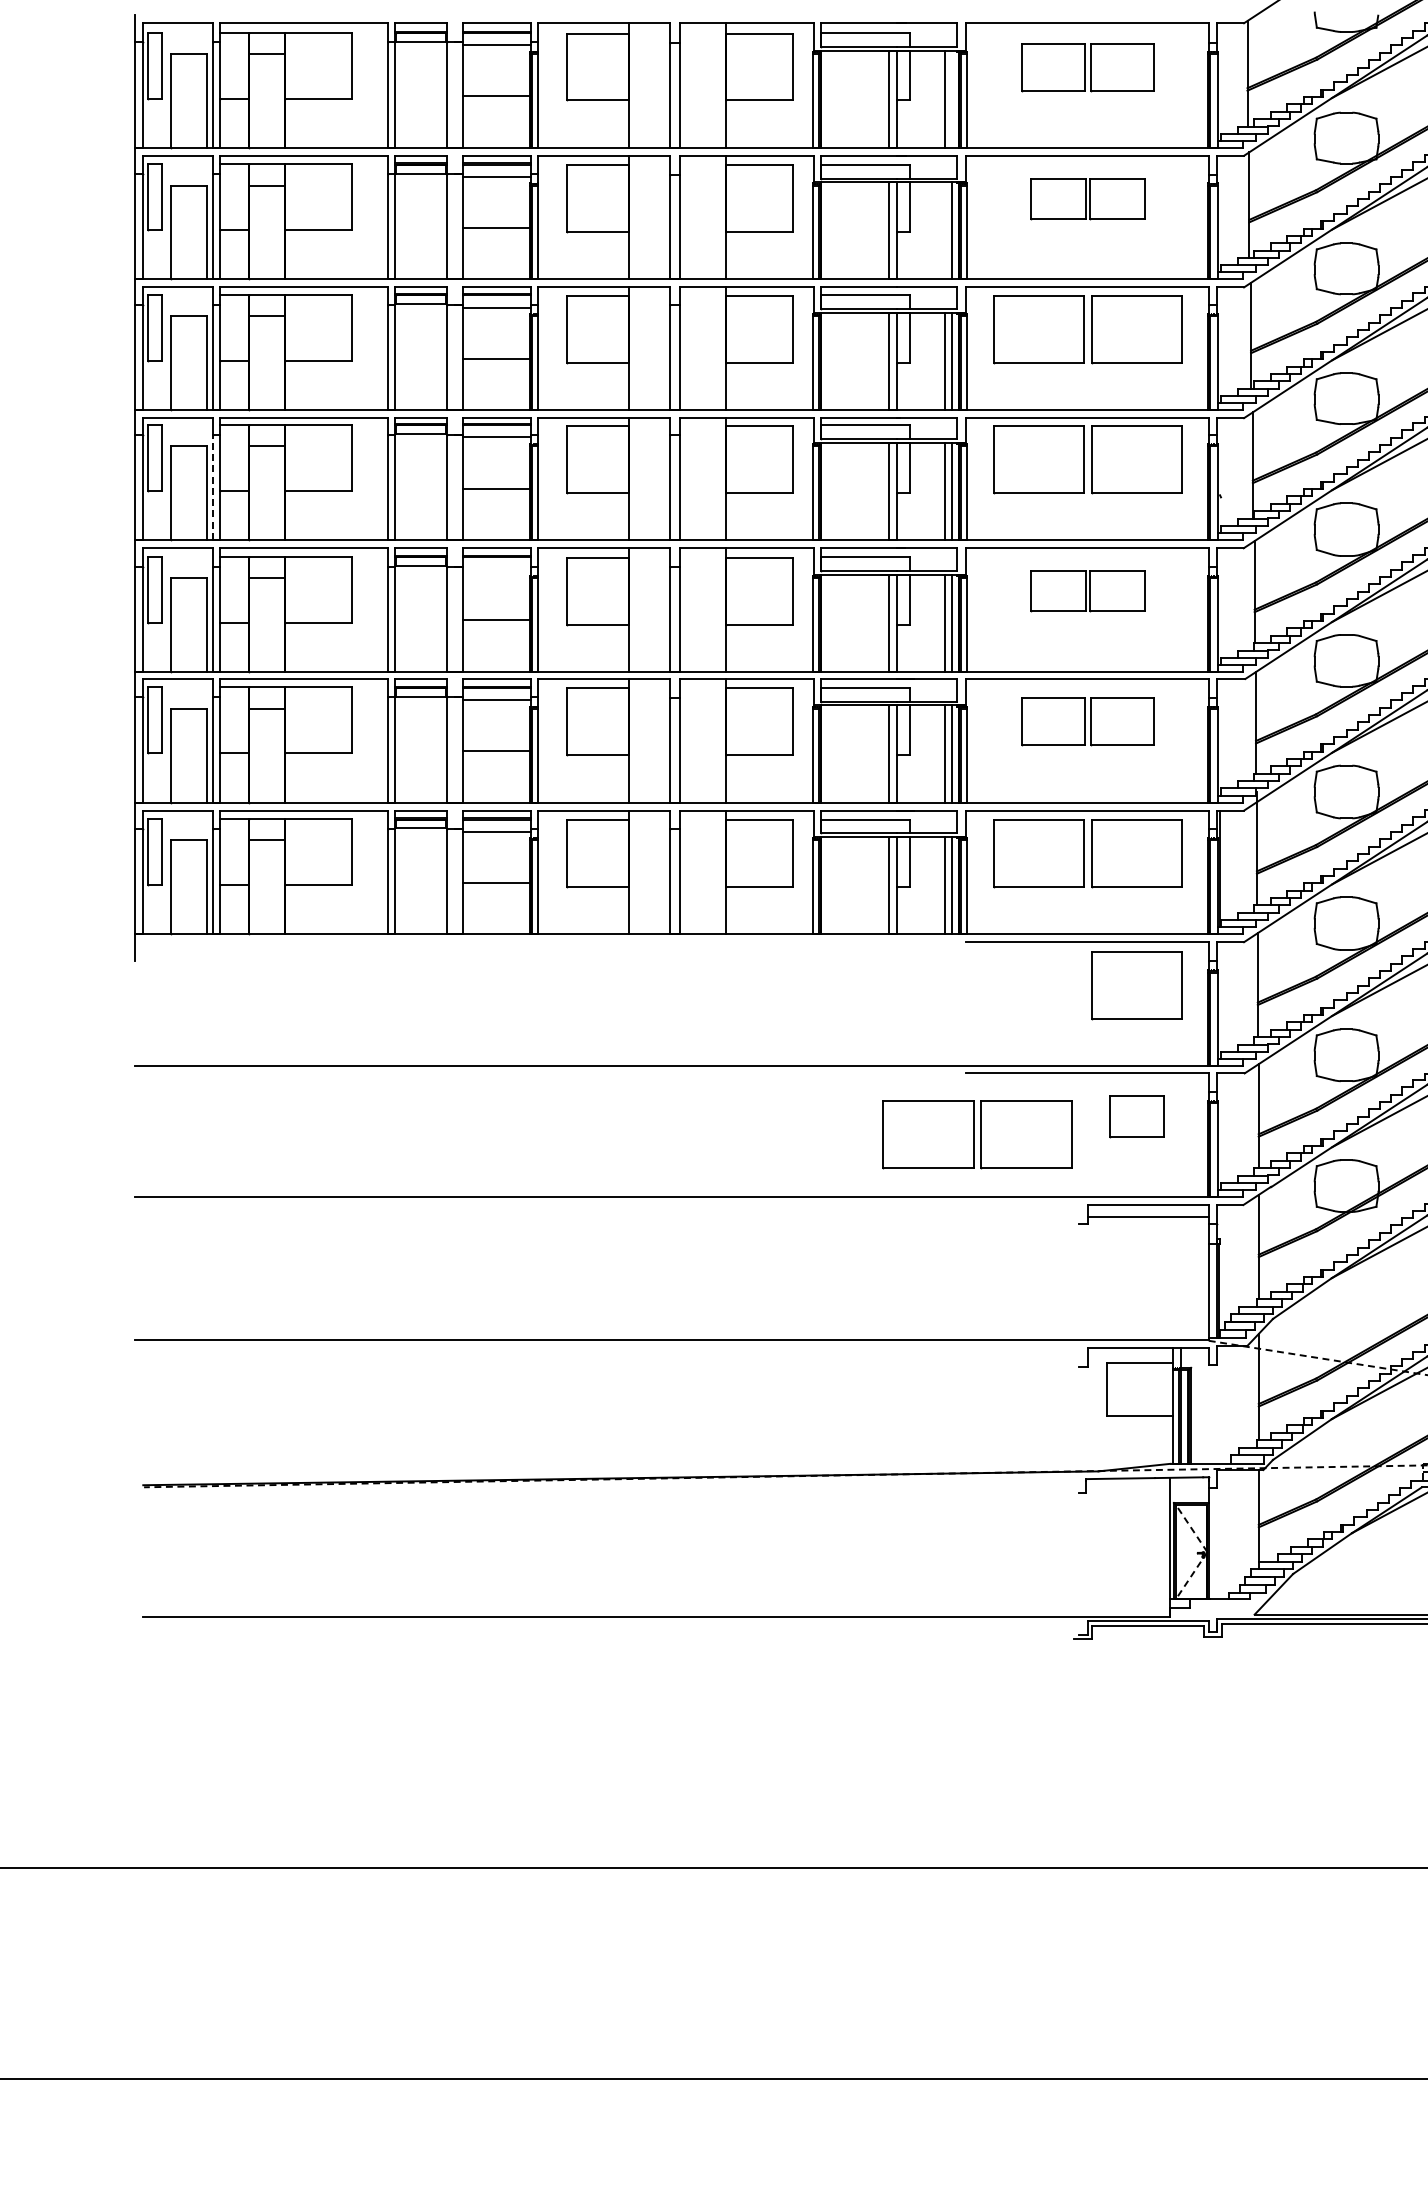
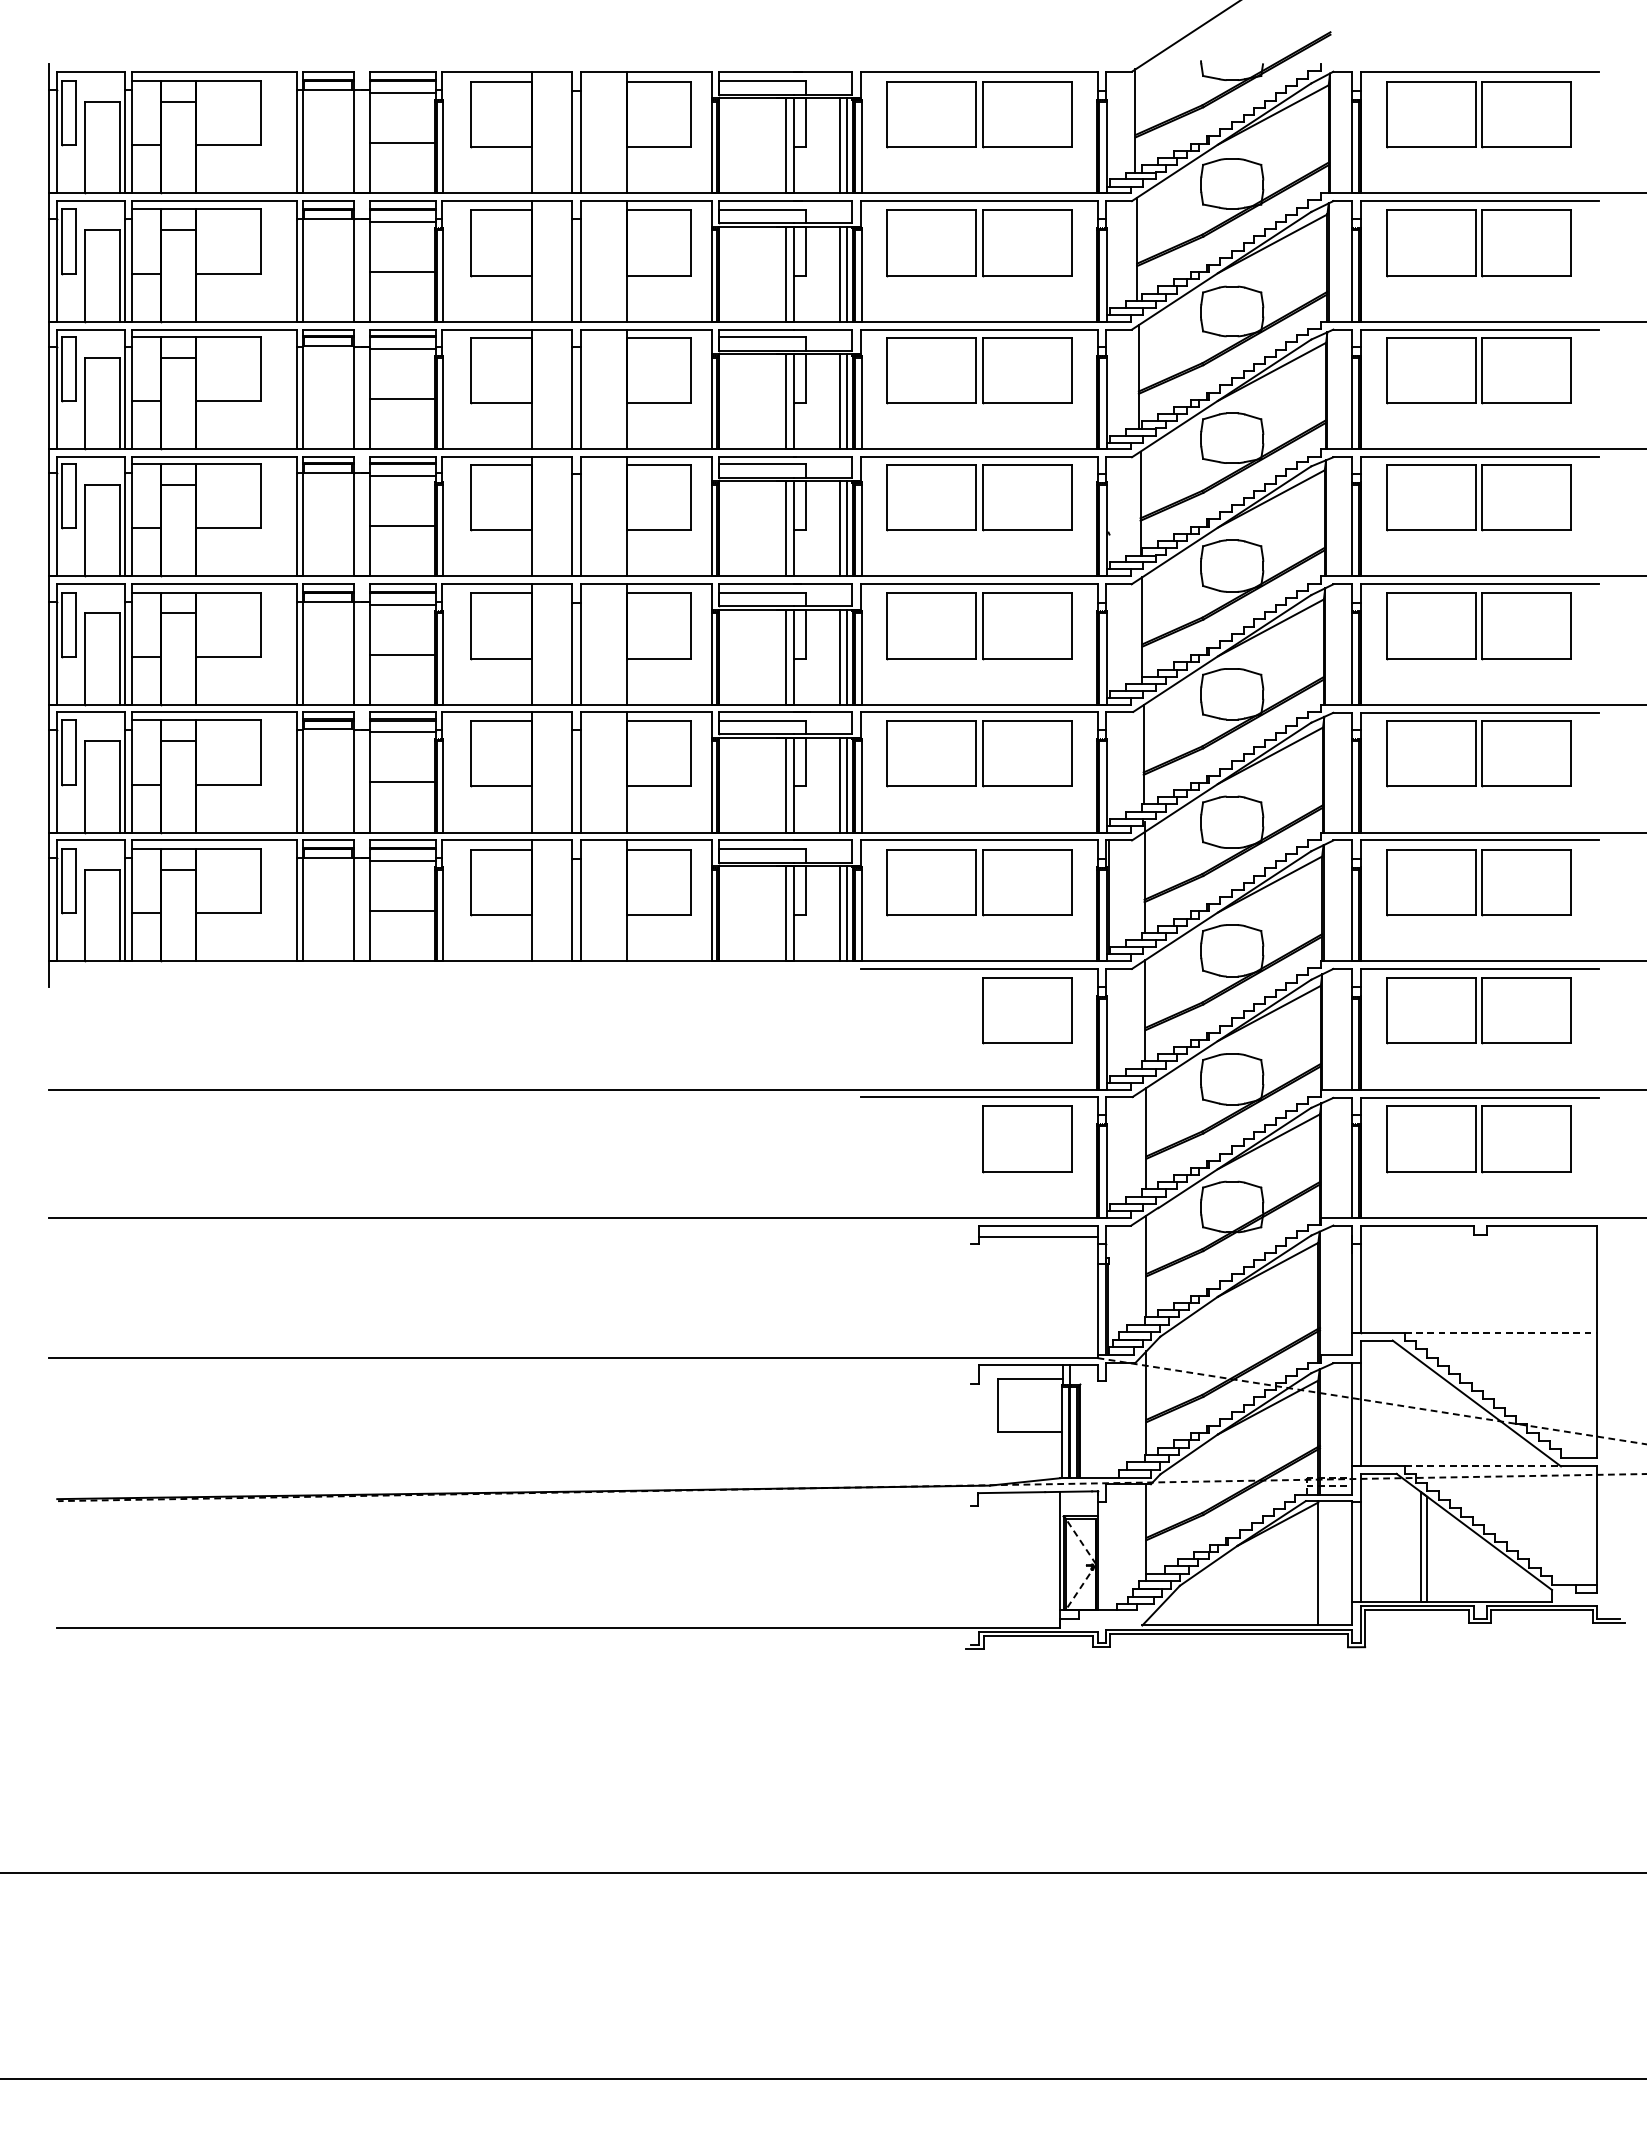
part: (1087, 67) -> (979, 114), size x1.43
line: (951, 98) -> (846, 145), added
part: (1087, 199) -> (979, 243), size x1.67
line: (945, 229) -> (840, 273), added
line: (213, 487) -> (125, 524), dashed -> solid
line: (496, 568) -> (402, 604), added
part: (1087, 591) -> (979, 626), size x1.67
part: (1087, 721) -> (979, 753), size x1.43
part: (1137, 1116) -> (1027, 1139), size x1.67
part: (977, 1134) -> (871, 1156), removed

